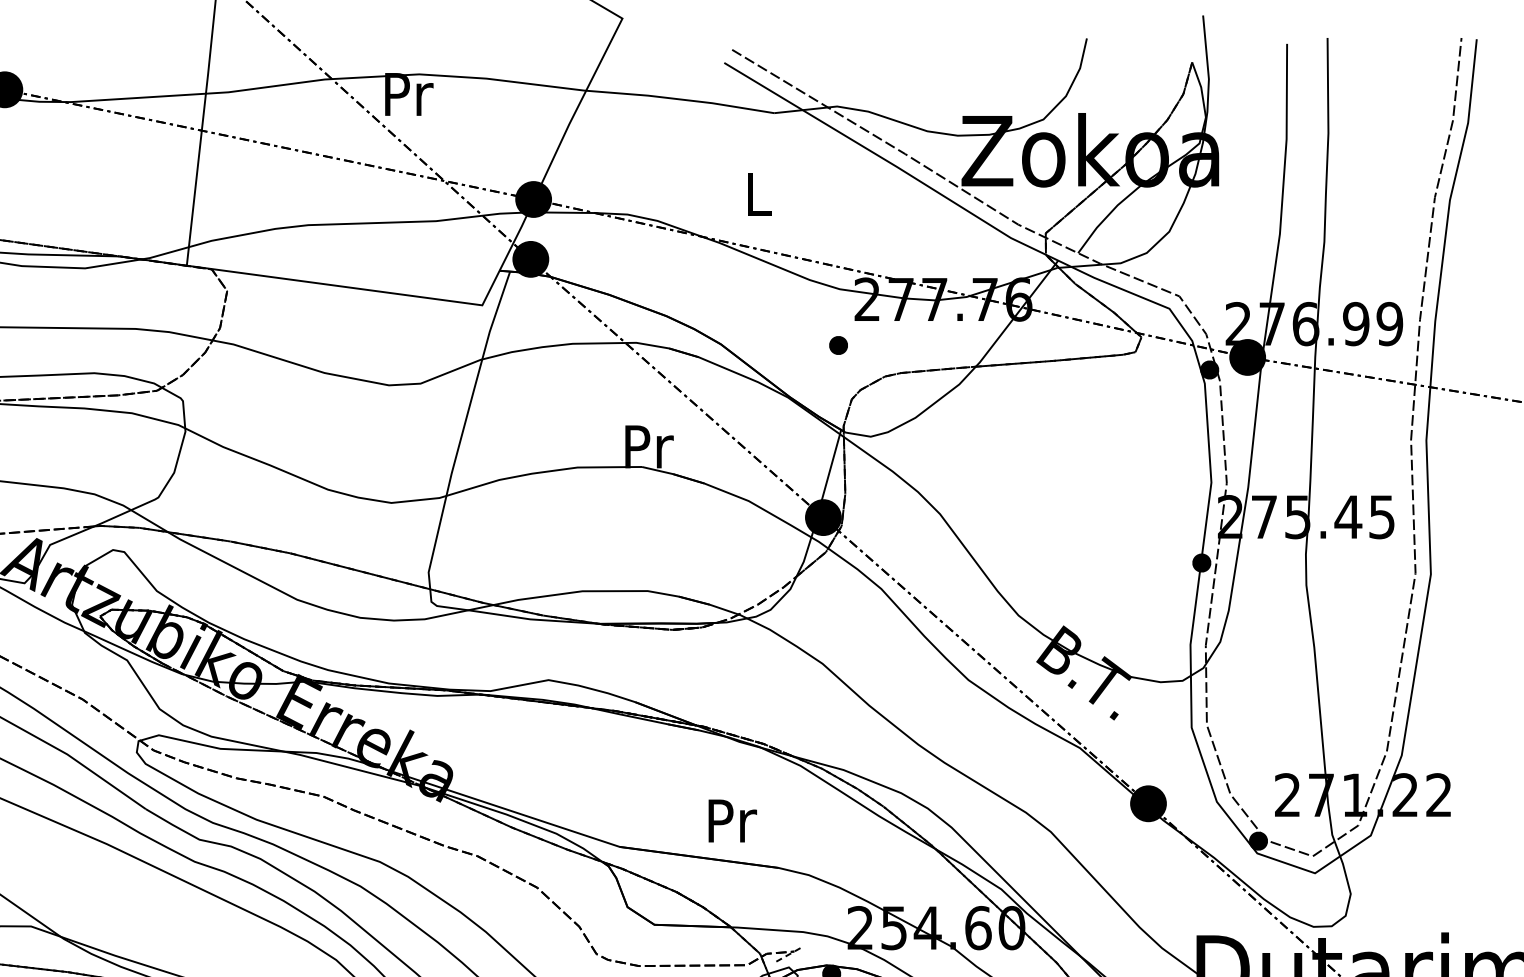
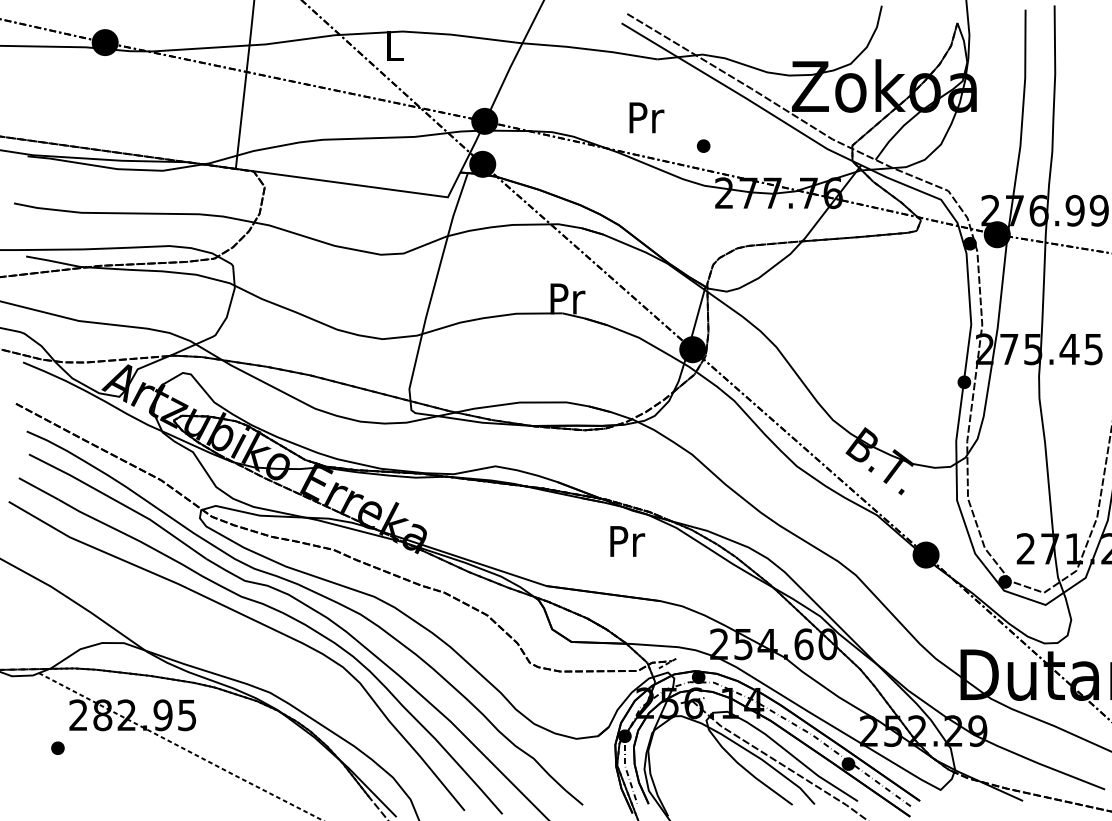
text: (409, 93) -> (395, 45), Pr -> L
text: (758, 194) -> (646, 117), L -> Pr
part: (838, 344) -> (703, 145), moved
text: (732, 821) -> (627, 541), moved

